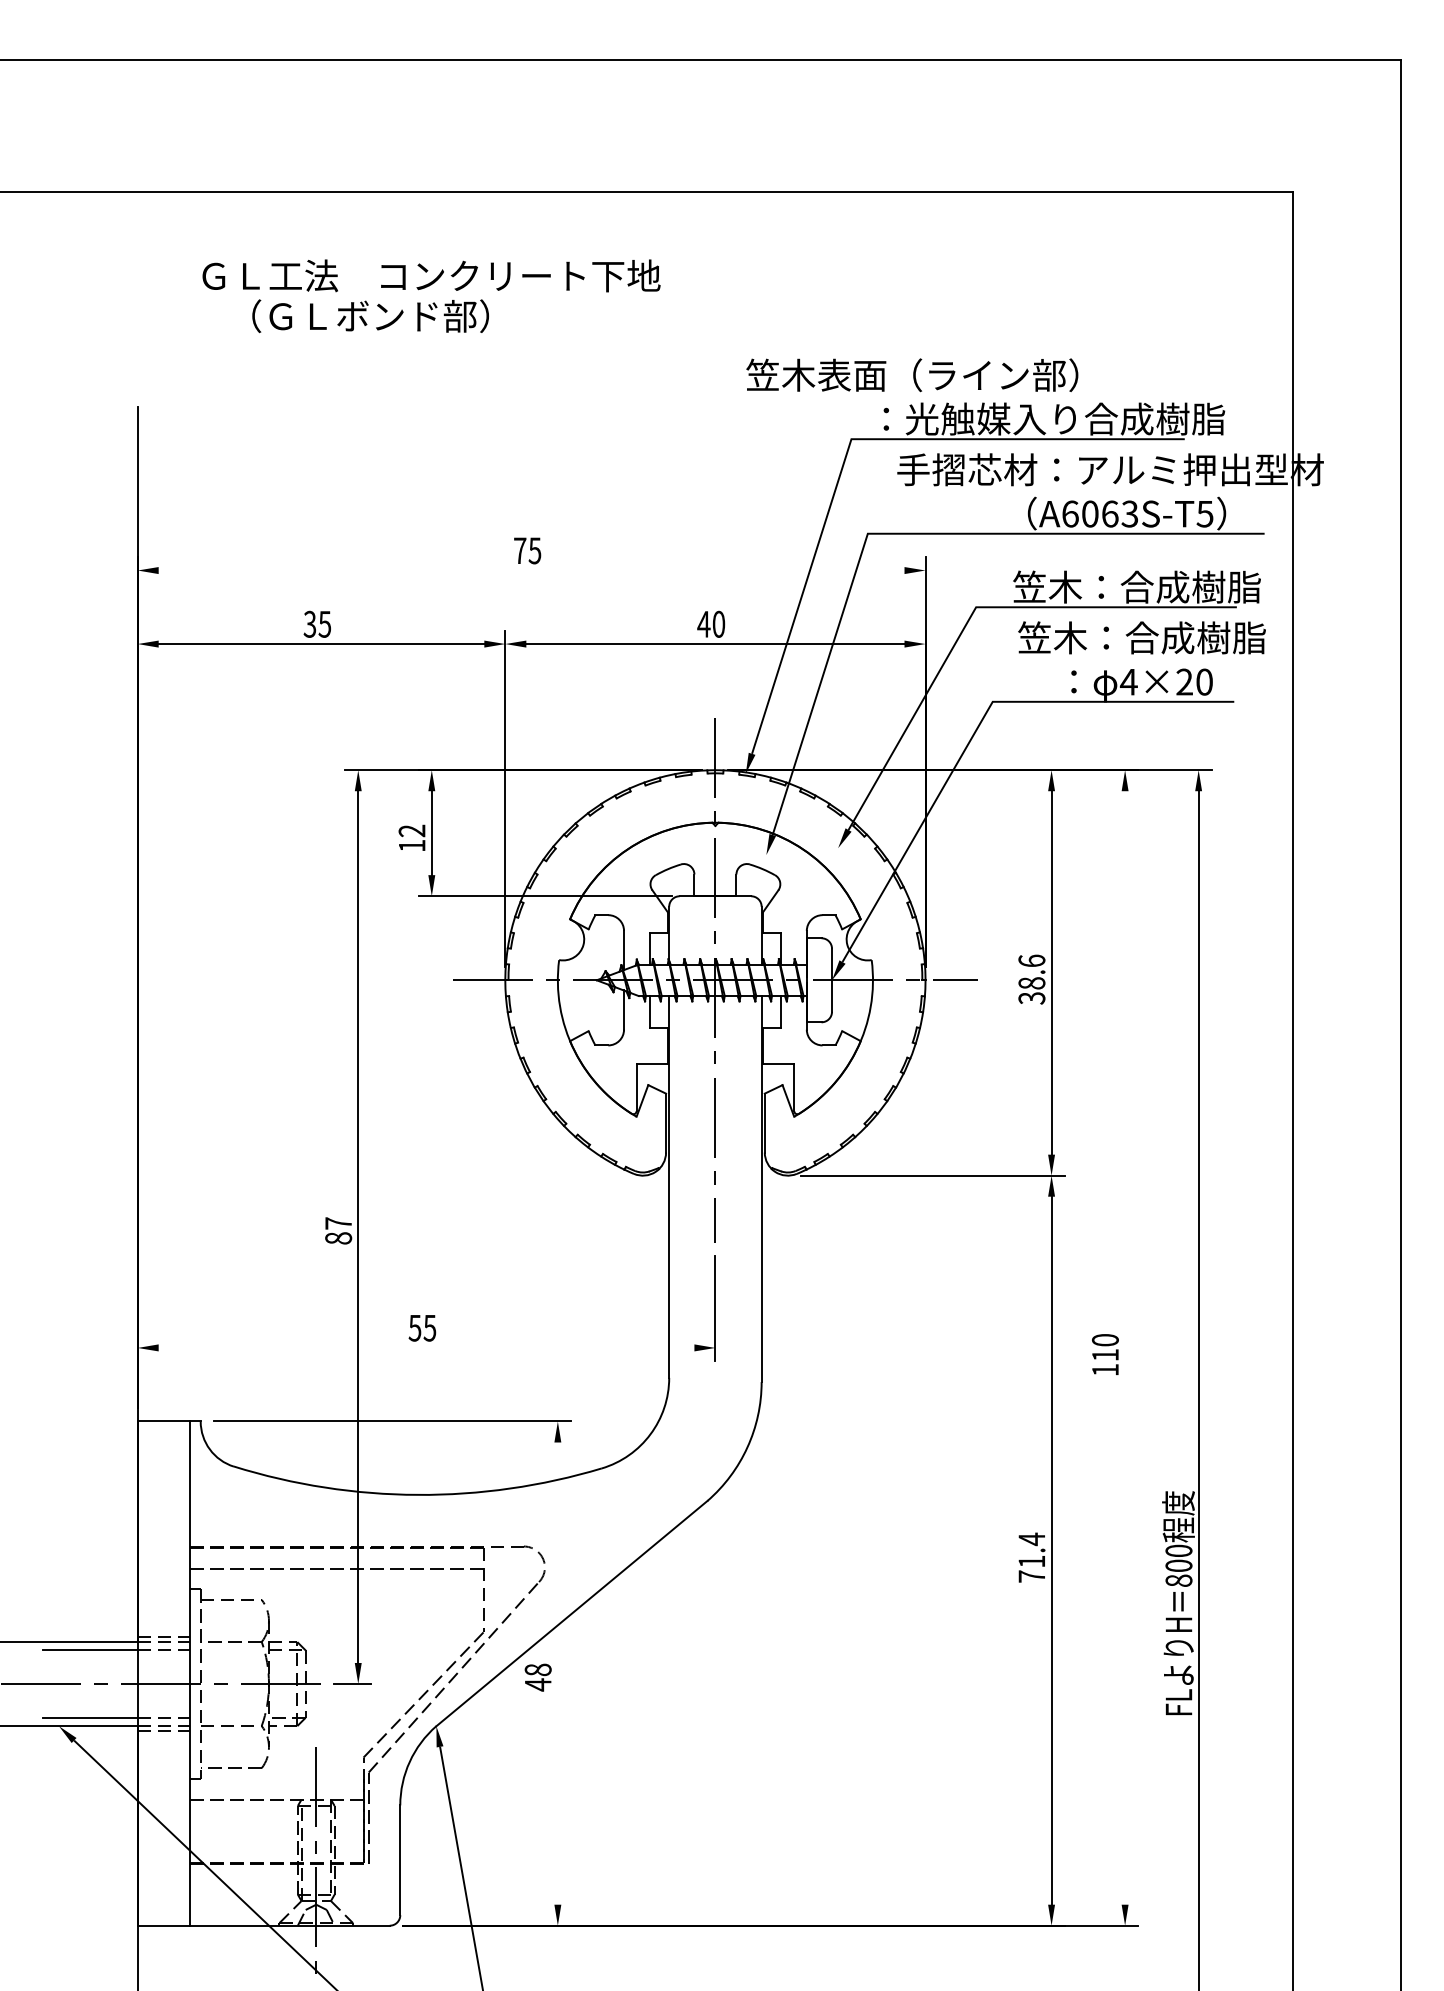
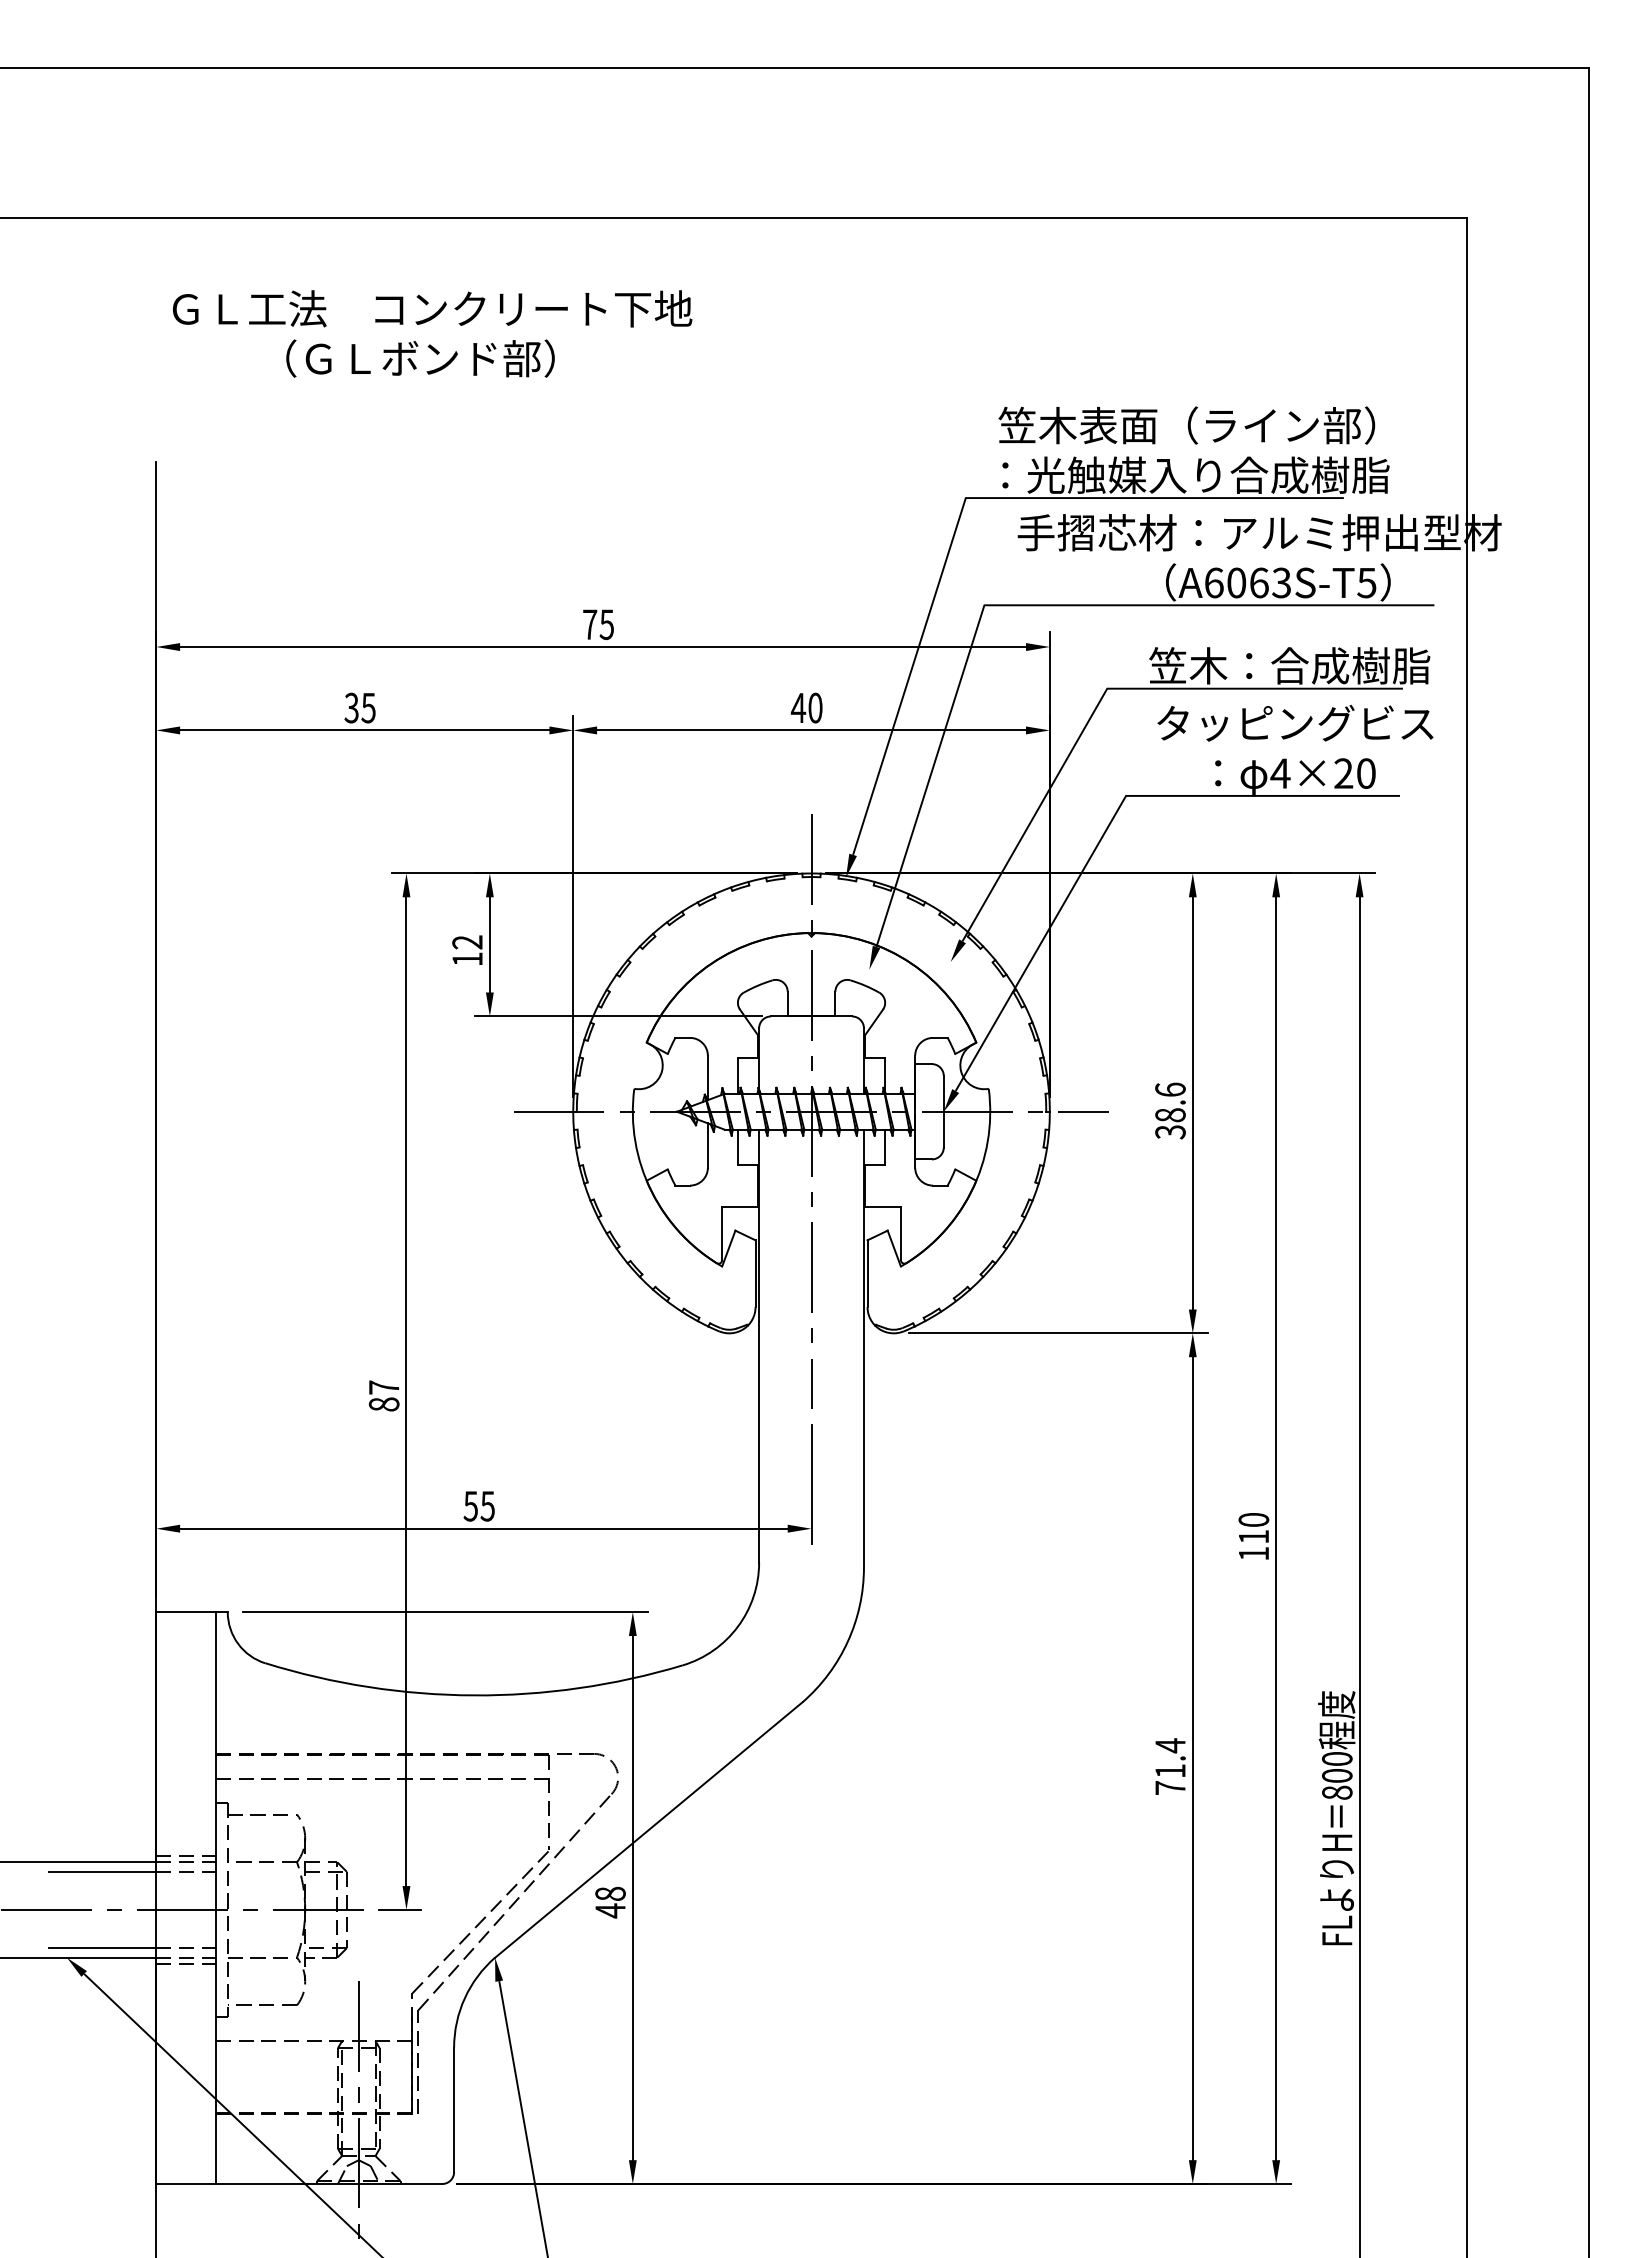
text: (431, 275) -> (432, 308), moved
text: (912, 375) -> (1186, 425), moved
line: (531, 570) -> (603, 647), added
text: (1141, 637) -> (1294, 723), 笠木：合成樹脂 -> タッピングビス
line: (426, 1347) -> (483, 1528), added
line: (1125, 1347) -> (1276, 1528), added
line: (557, 1673) -> (632, 1897), added

